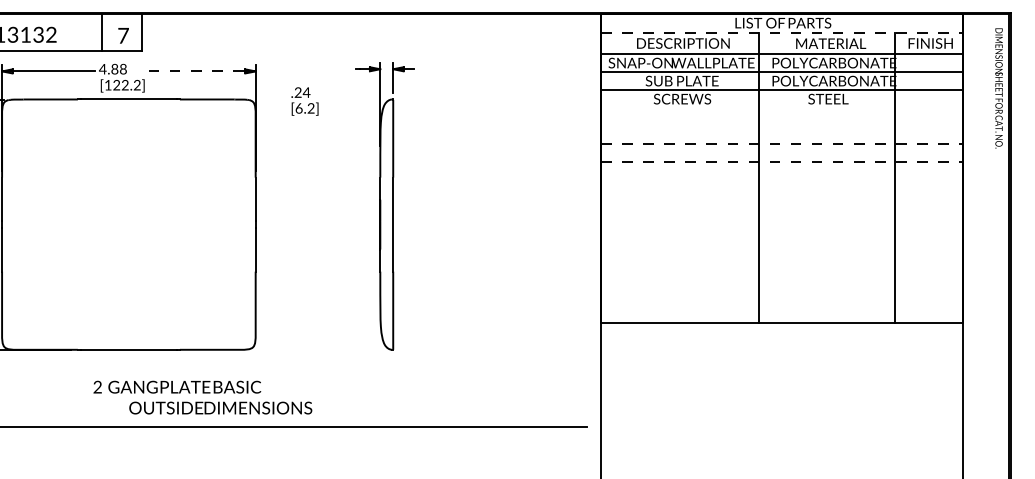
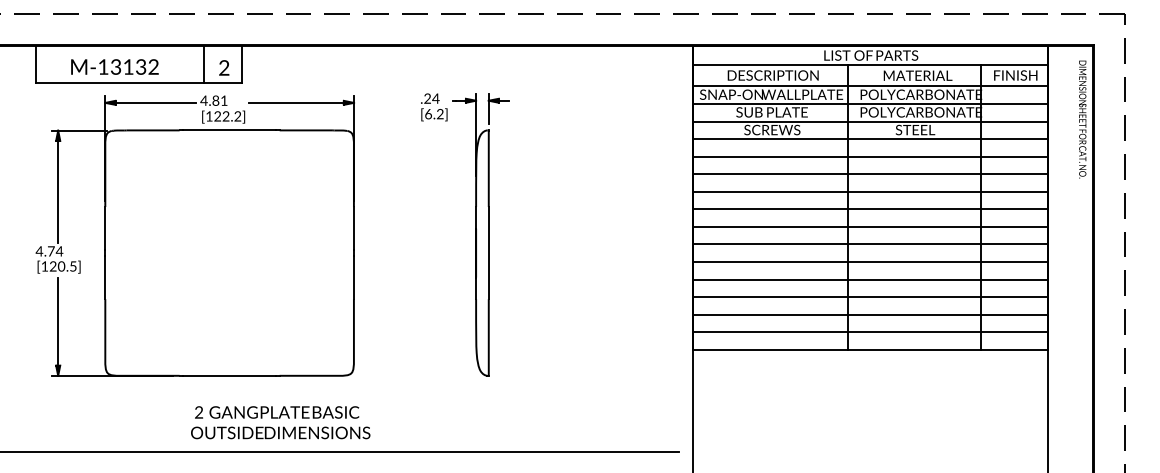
line: (782, 33) -> (870, 65), dashed -> solid
text: (123, 35) -> (224, 67), 7 -> 2
text: (122, 68) -> (223, 100), 4.88 -> 4.81
line: (197, 71) -> (296, 102), dashed -> solid
text: (305, 101) -> (434, 107), moved
line: (781, 108) -> (869, 139), added
line: (781, 126) -> (869, 156), added
line: (782, 144) -> (870, 174), dashed -> solid
line: (782, 161) -> (870, 191), dashed -> solid
line: (781, 180) -> (869, 209), added
line: (781, 197) -> (869, 226), added
line: (781, 215) -> (869, 244), added
line: (781, 234) -> (869, 262), added
line: (781, 251) -> (869, 279), added
line: (781, 269) -> (869, 297), added
line: (781, 287) -> (869, 314), added
line: (781, 305) -> (869, 332), added
text: (220, 407) -> (280, 432), moved

